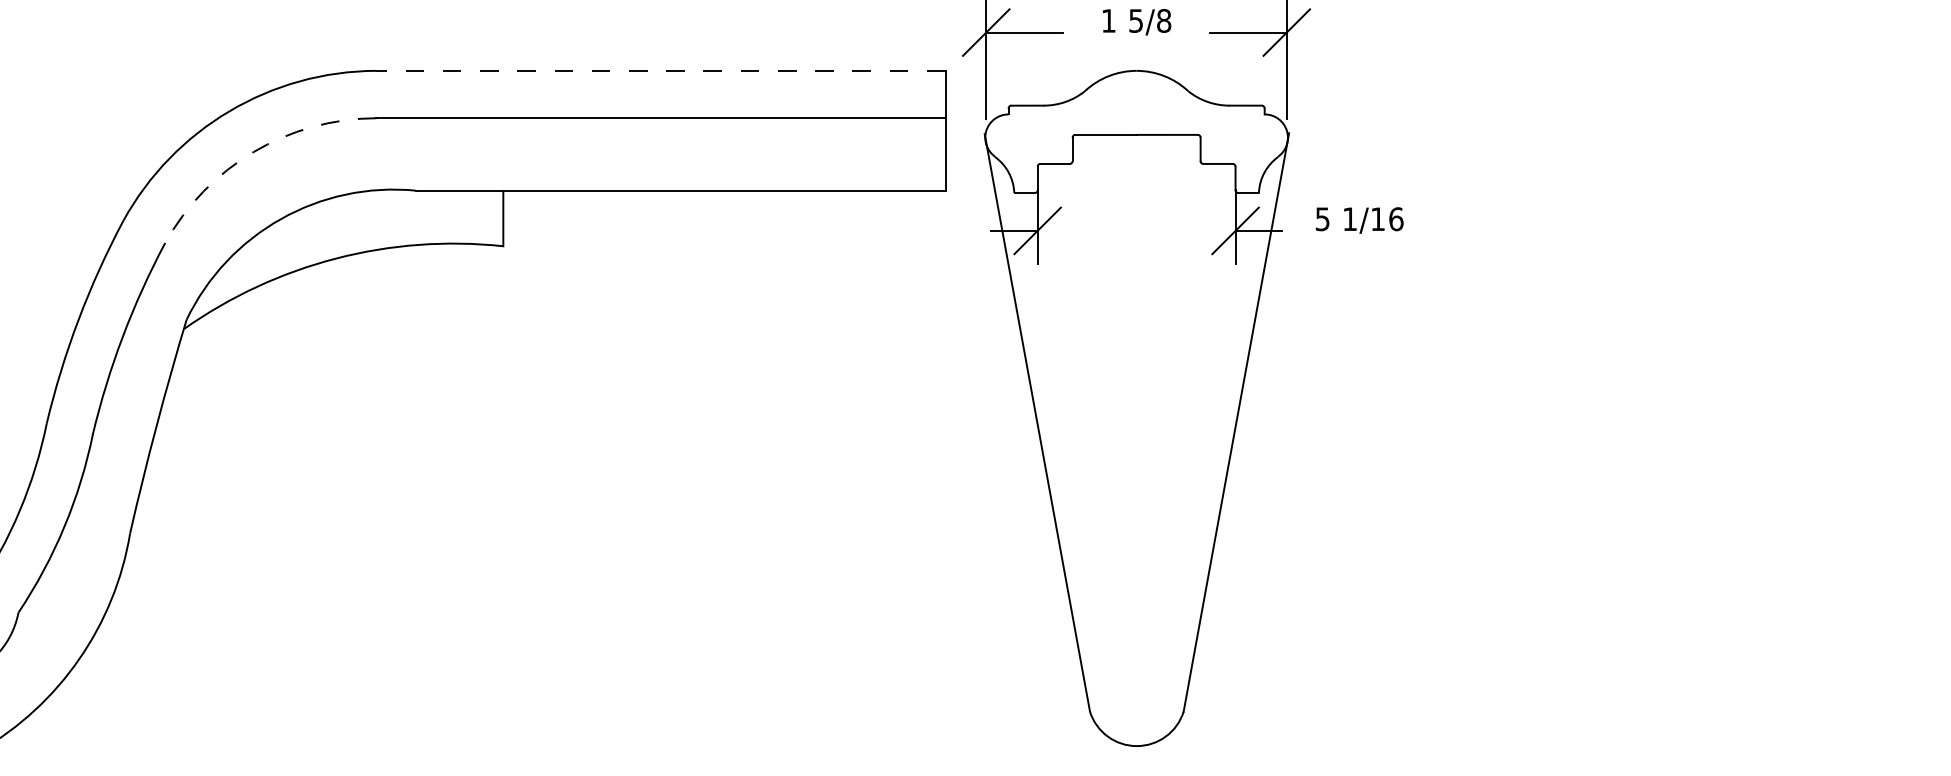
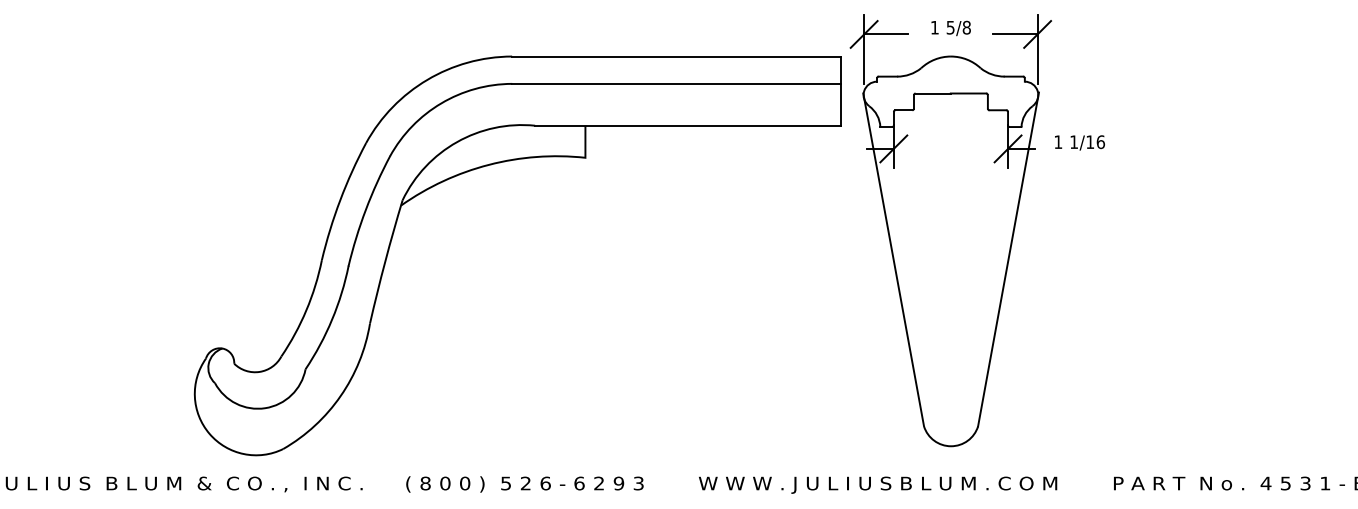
line: (659, 70) -> (675, 56), dashed -> solid
arc: (253, 152) -> (441, 103), dashed -> solid
text: (1322, 219) -> (1058, 142), 5 -> 1

